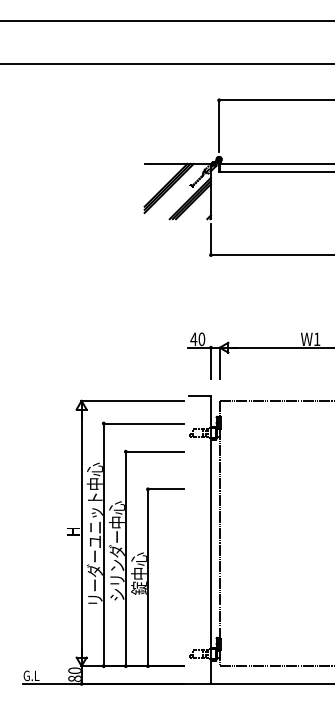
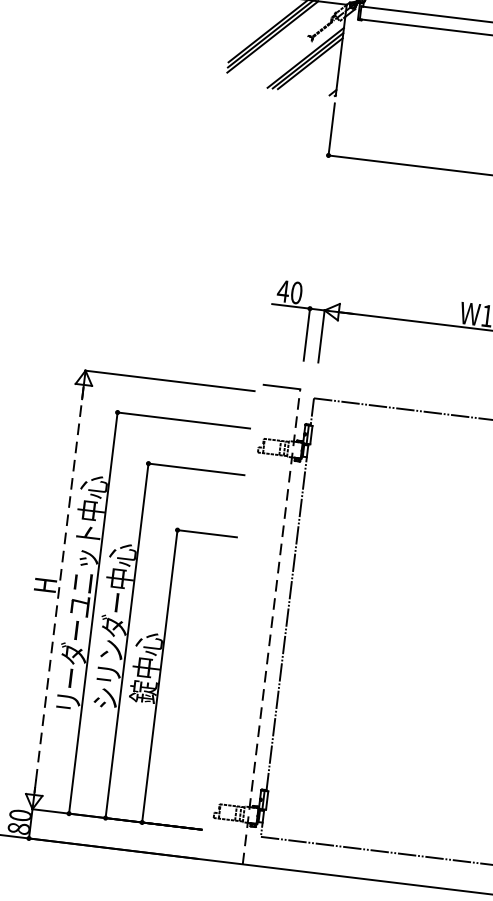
line: (81, 533) -> (58, 589), solid -> dashed
line: (210, 540) -> (270, 627), solid -> dashed

